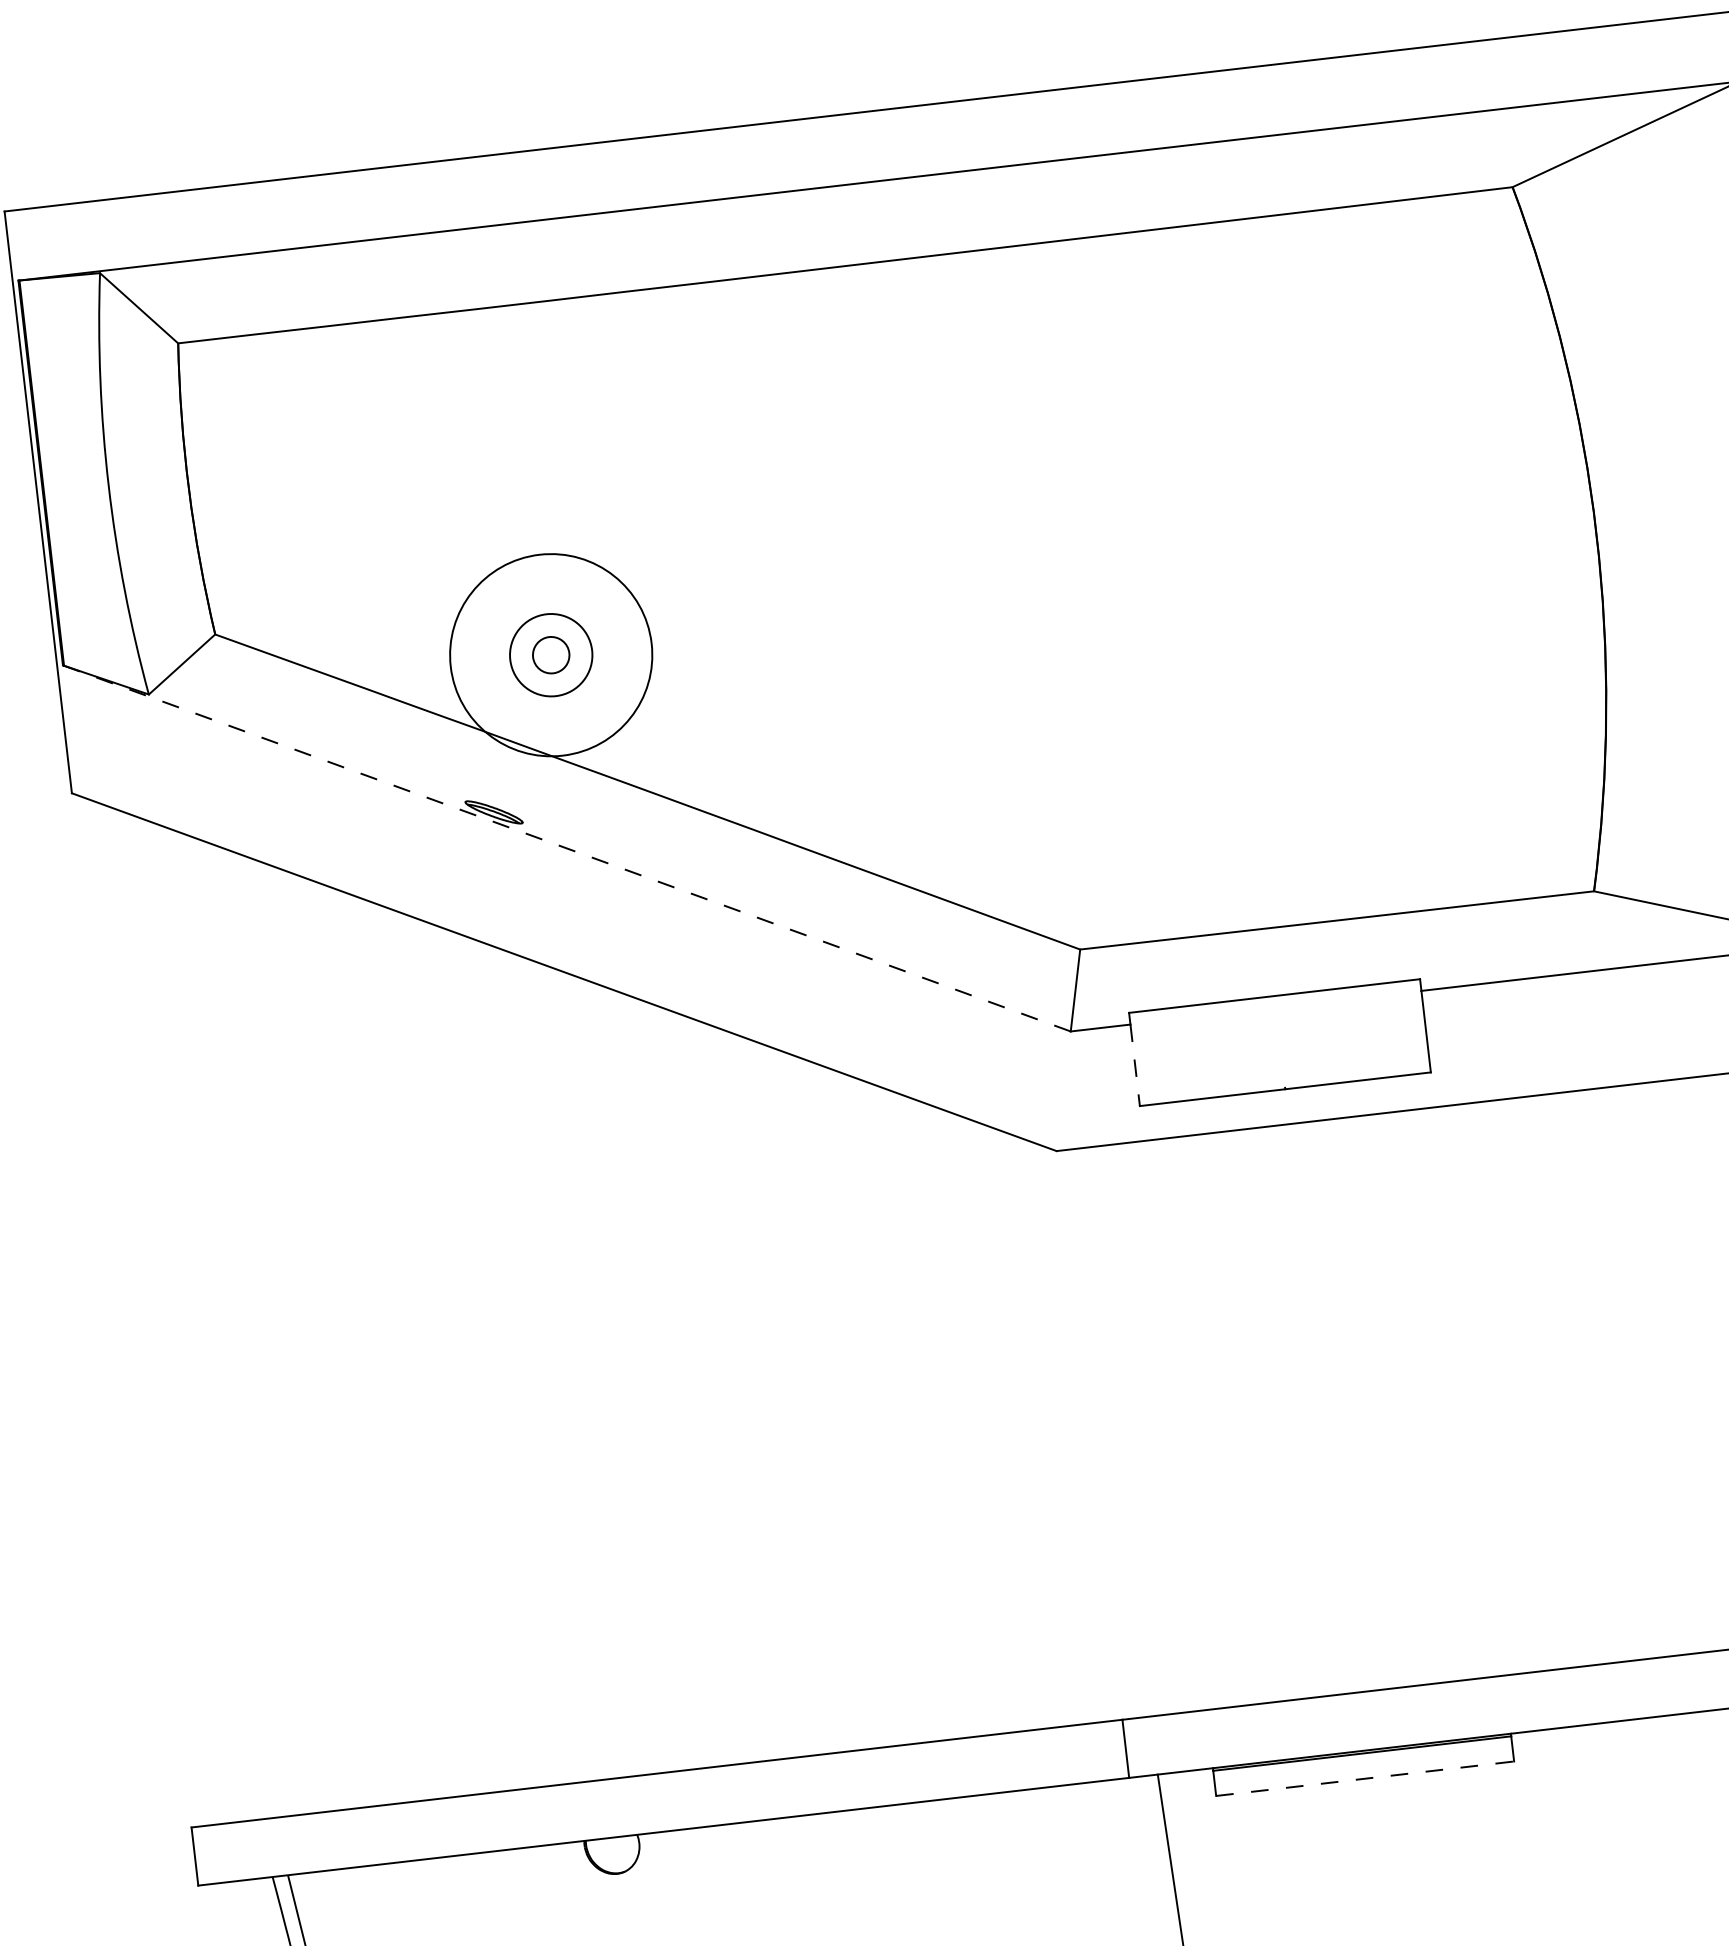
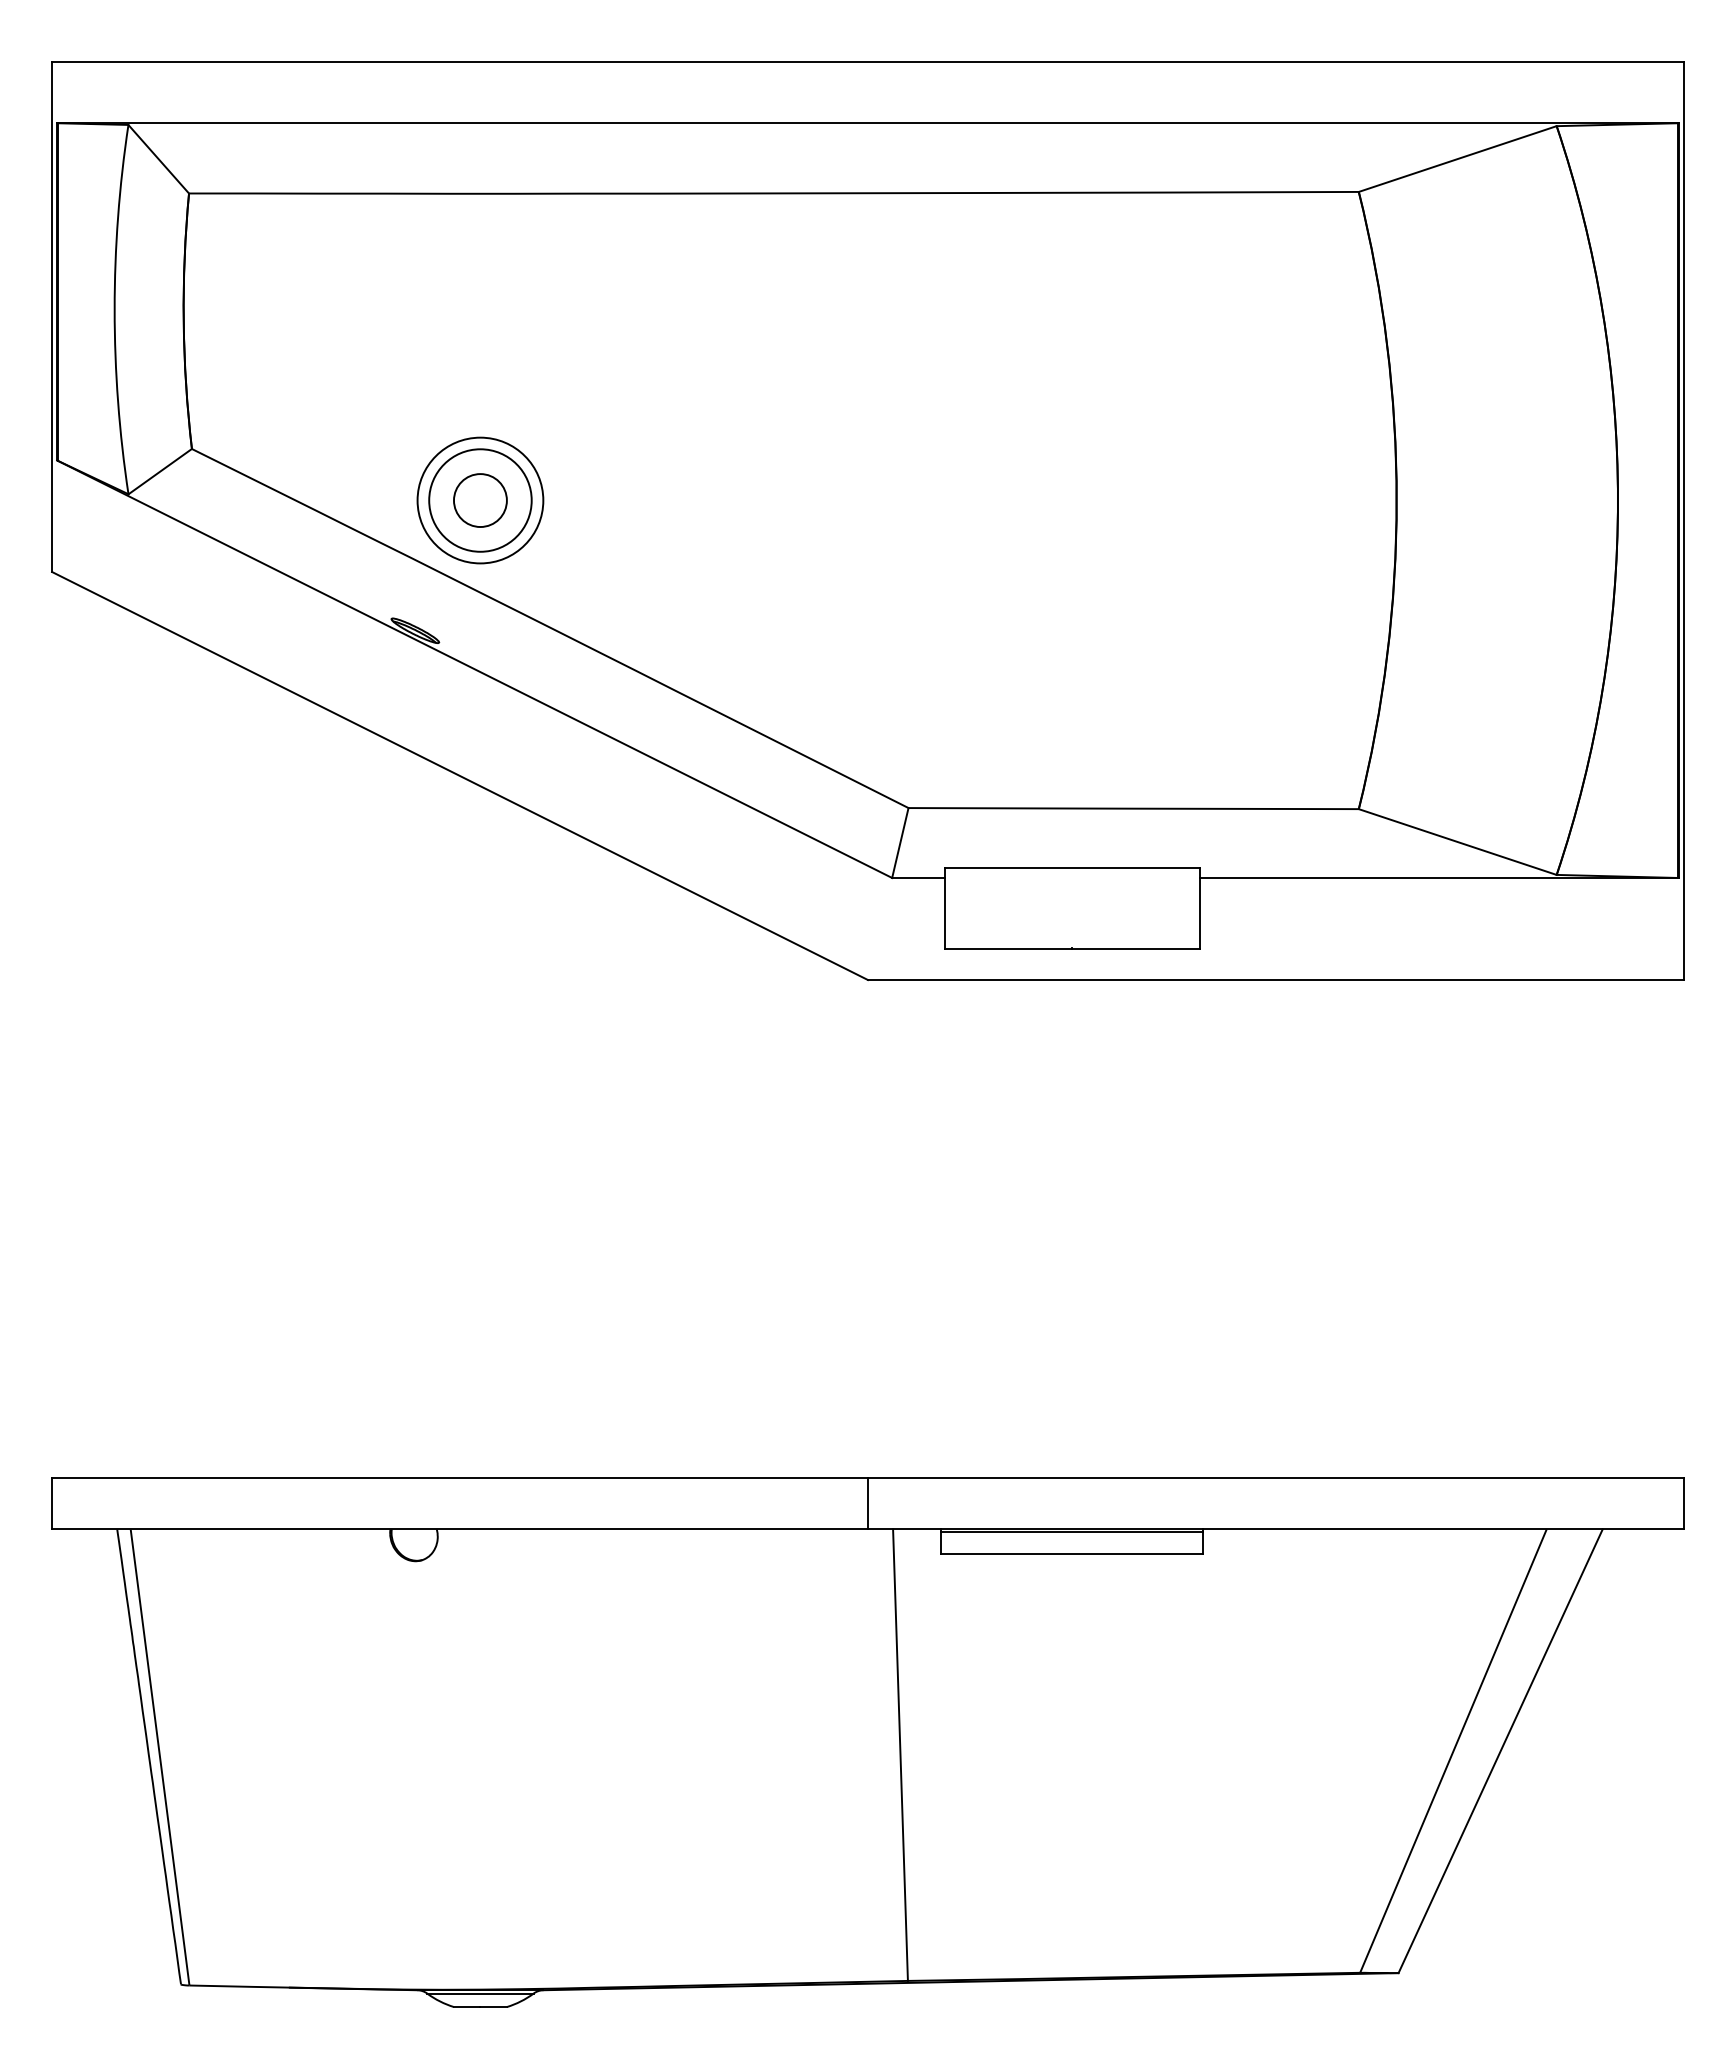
circle: (550, 655) -> (479, 500), size x1.67
circle: (551, 655) -> (480, 500), size x0.71
circle: (551, 655) -> (480, 500), size x1.43
line: (566, 848) -> (474, 669), dashed -> solid
line: (1135, 1065) -> (944, 913), dashed -> solid
line: (1365, 1778) -> (1072, 1553), dashed -> solid

